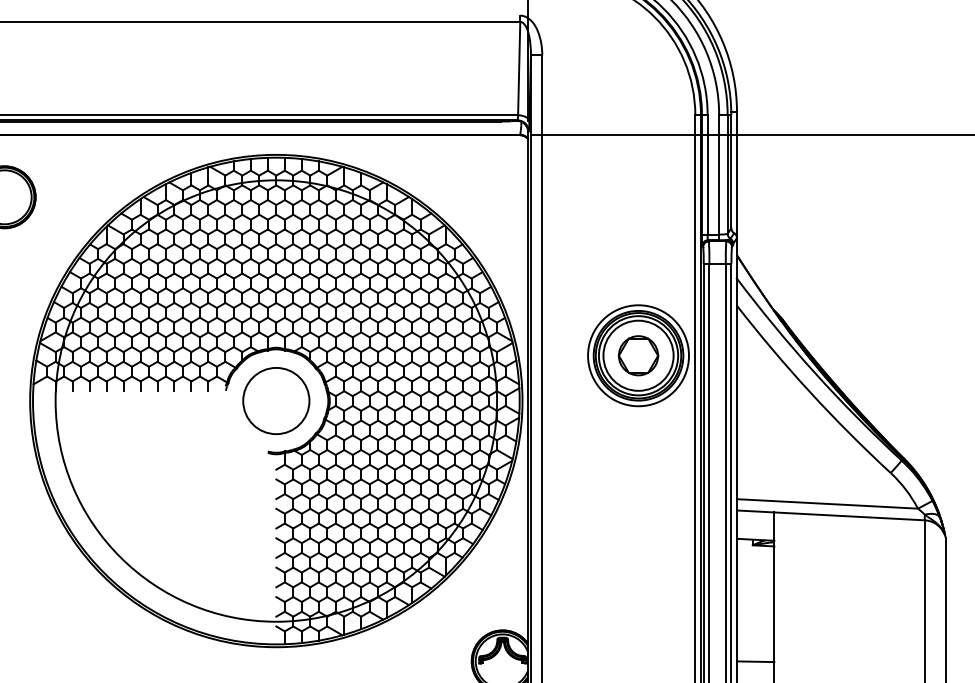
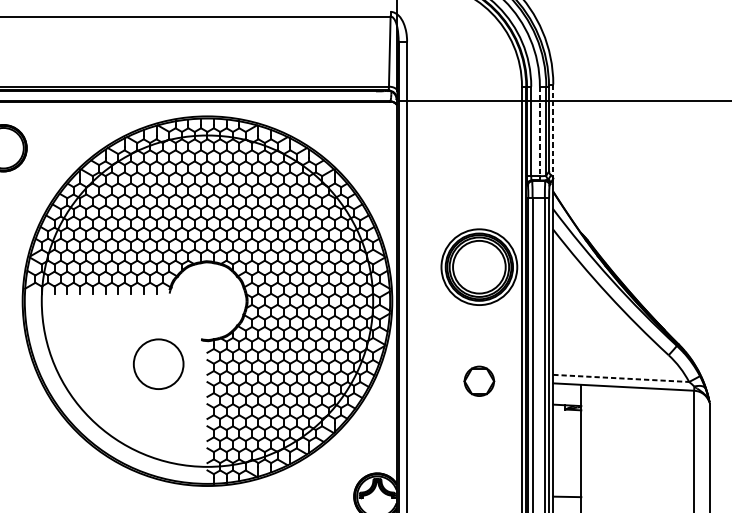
line: (737, 175) -> (553, 131), solid -> dashed
line: (719, 178) -> (540, 134), solid -> dashed
part: (638, 355) -> (479, 381), moved
circle: (276, 401) -> (158, 364), moved
line: (827, 503) -> (621, 378), solid -> dashed

